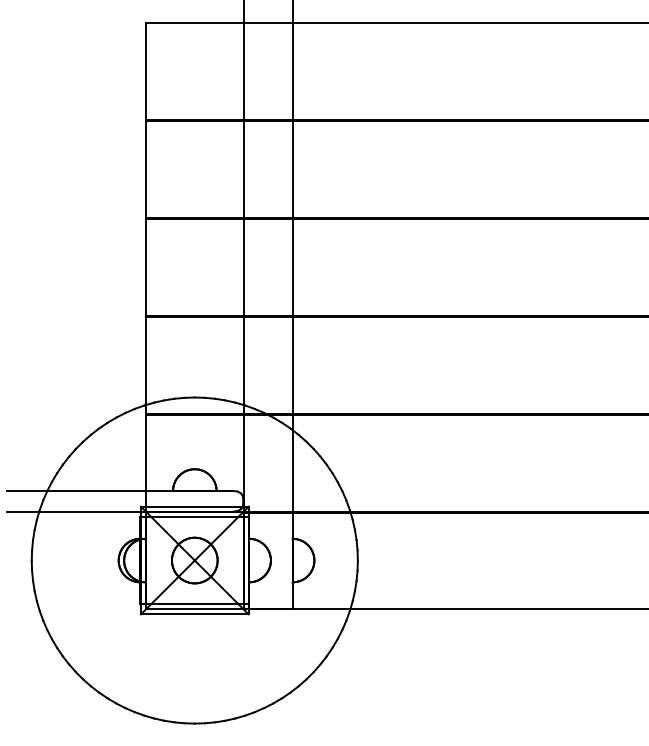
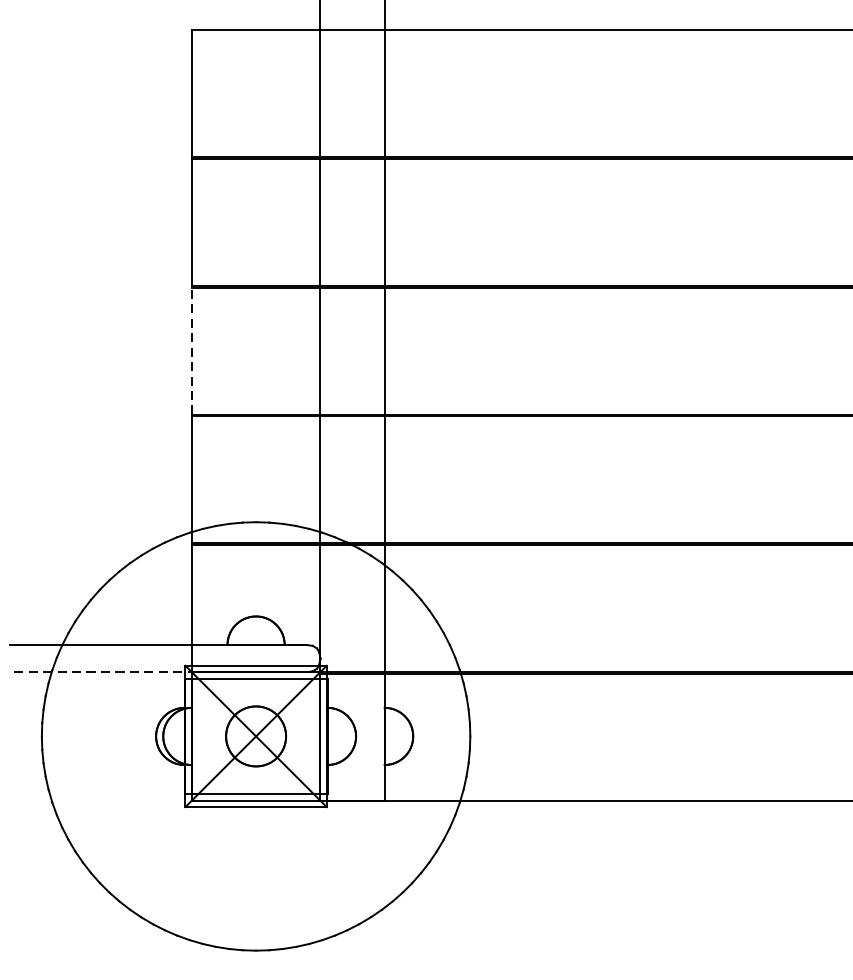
line: (145, 266) -> (191, 350), solid -> dashed
line: (78, 511) -> (103, 671), solid -> dashed

